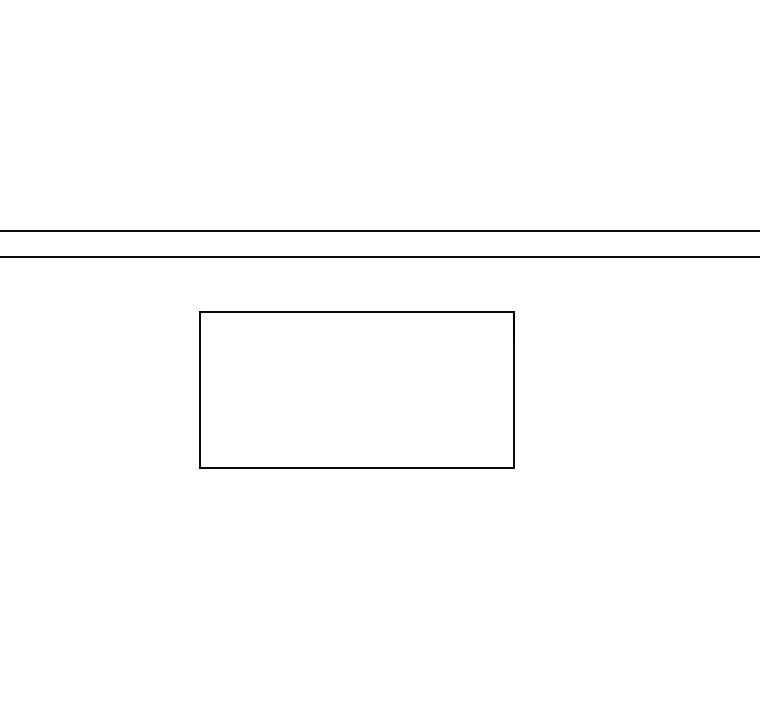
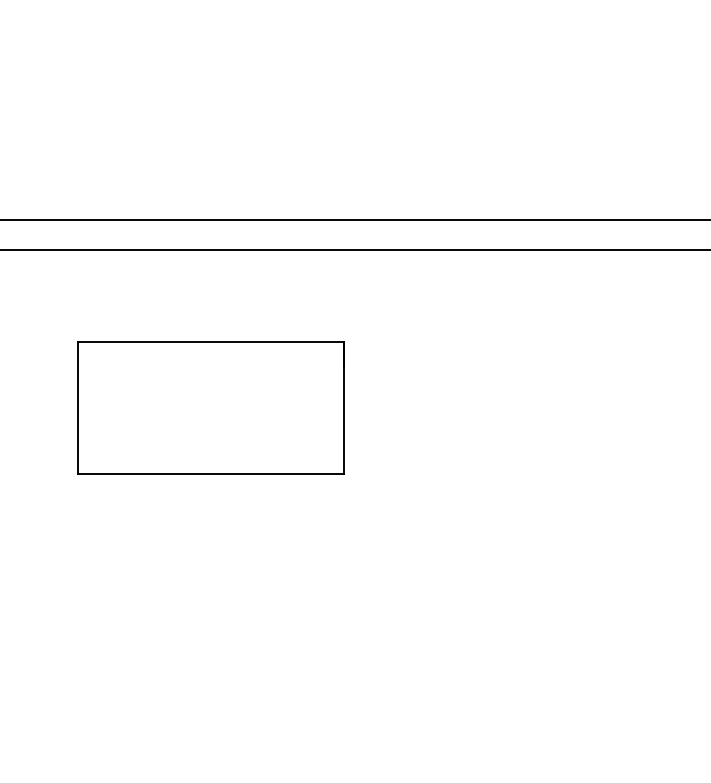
part: (356, 389) -> (210, 408), size x0.71

